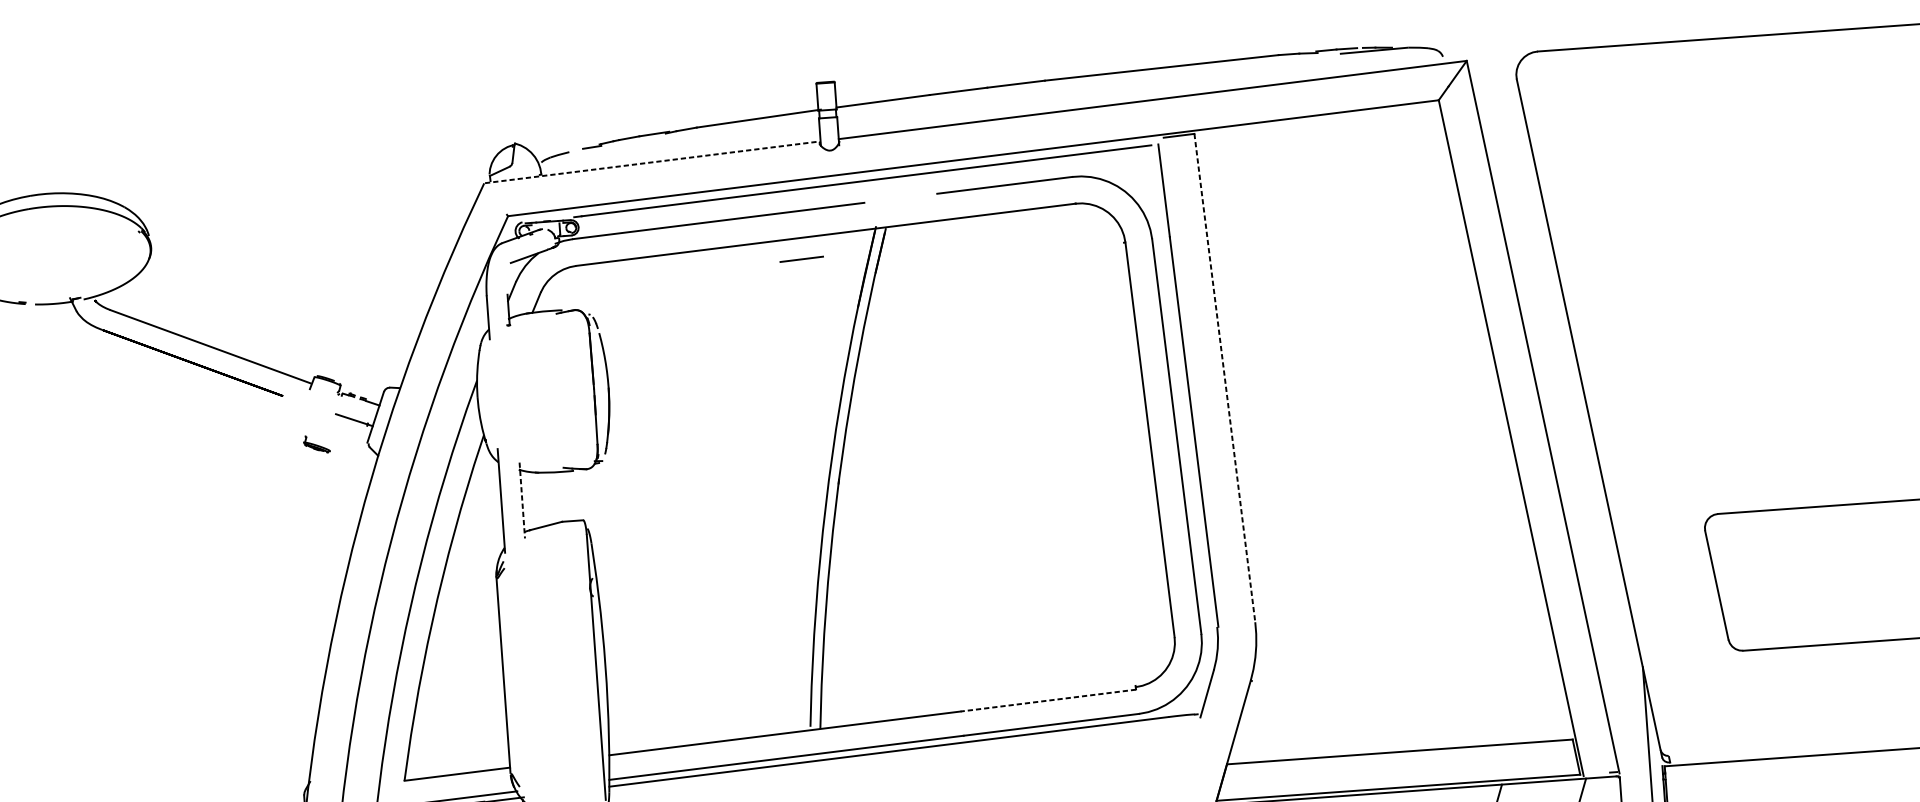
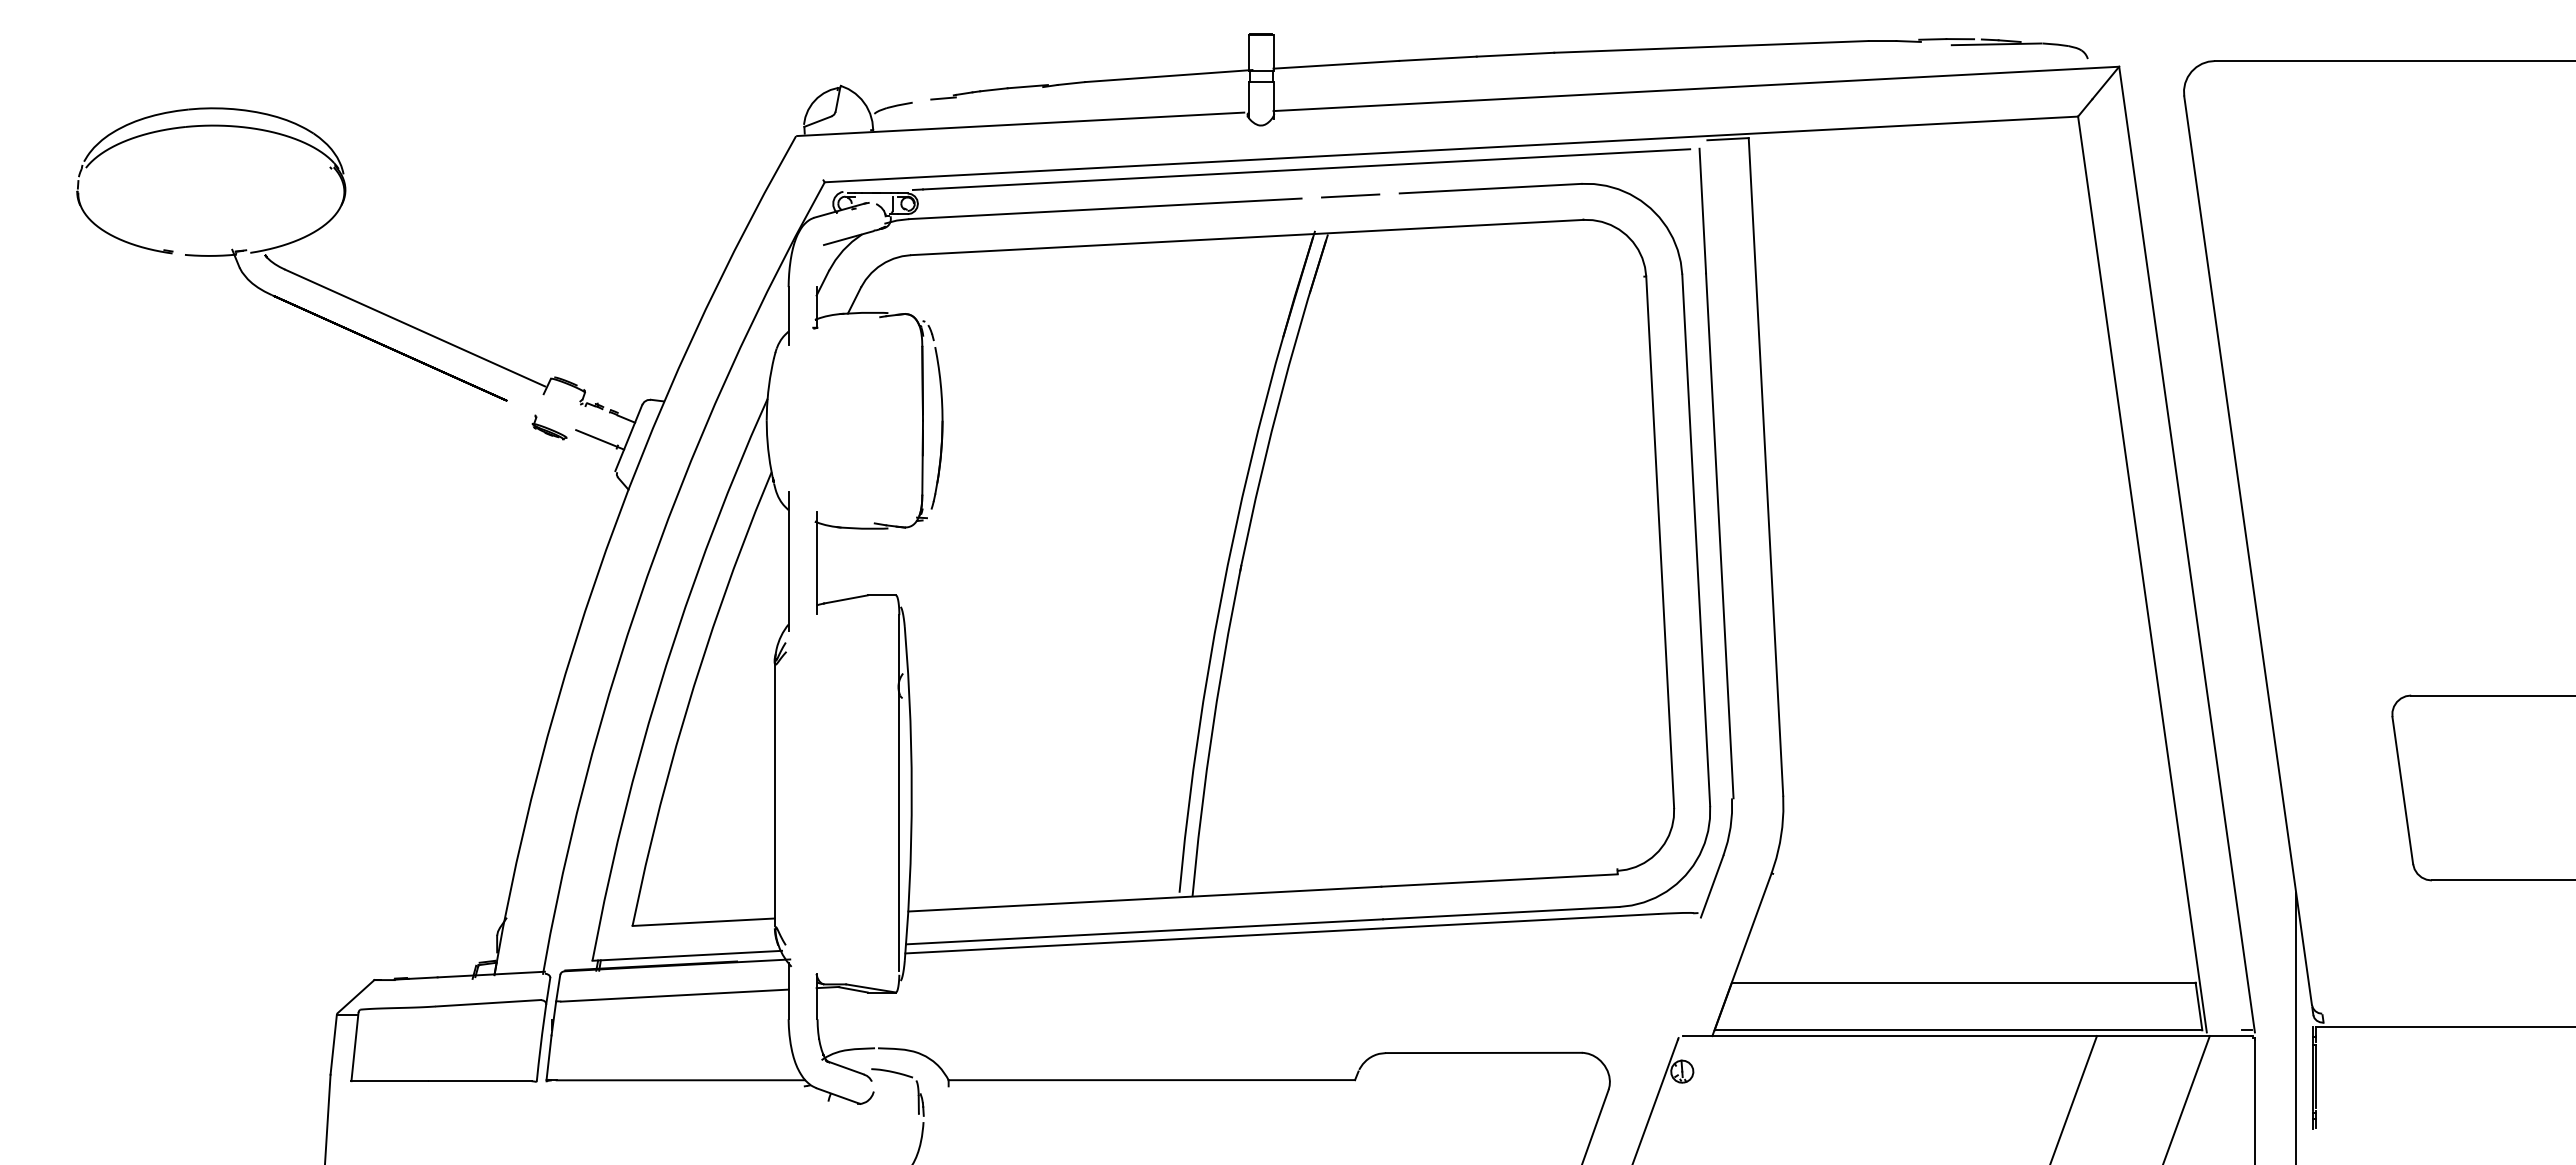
line: (650, 162) -> (1020, 124), dashed -> solid
line: (801, 258) -> (1350, 195), moved
line: (1225, 378) -> (1766, 467), dashed -> solid
part: (316, 444) -> (549, 427), moved
line: (522, 500) -> (816, 563), dashed -> solid
line: (1048, 700) -> (1499, 880), dashed -> solid

